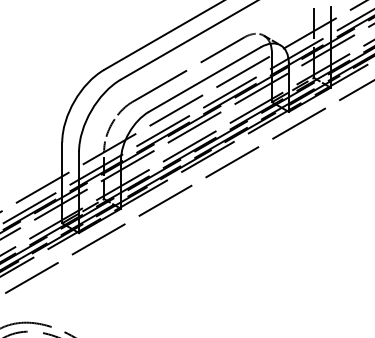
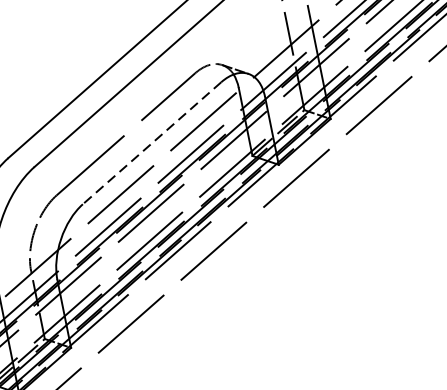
line: (204, 79) -> (151, 143), solid -> dashed

